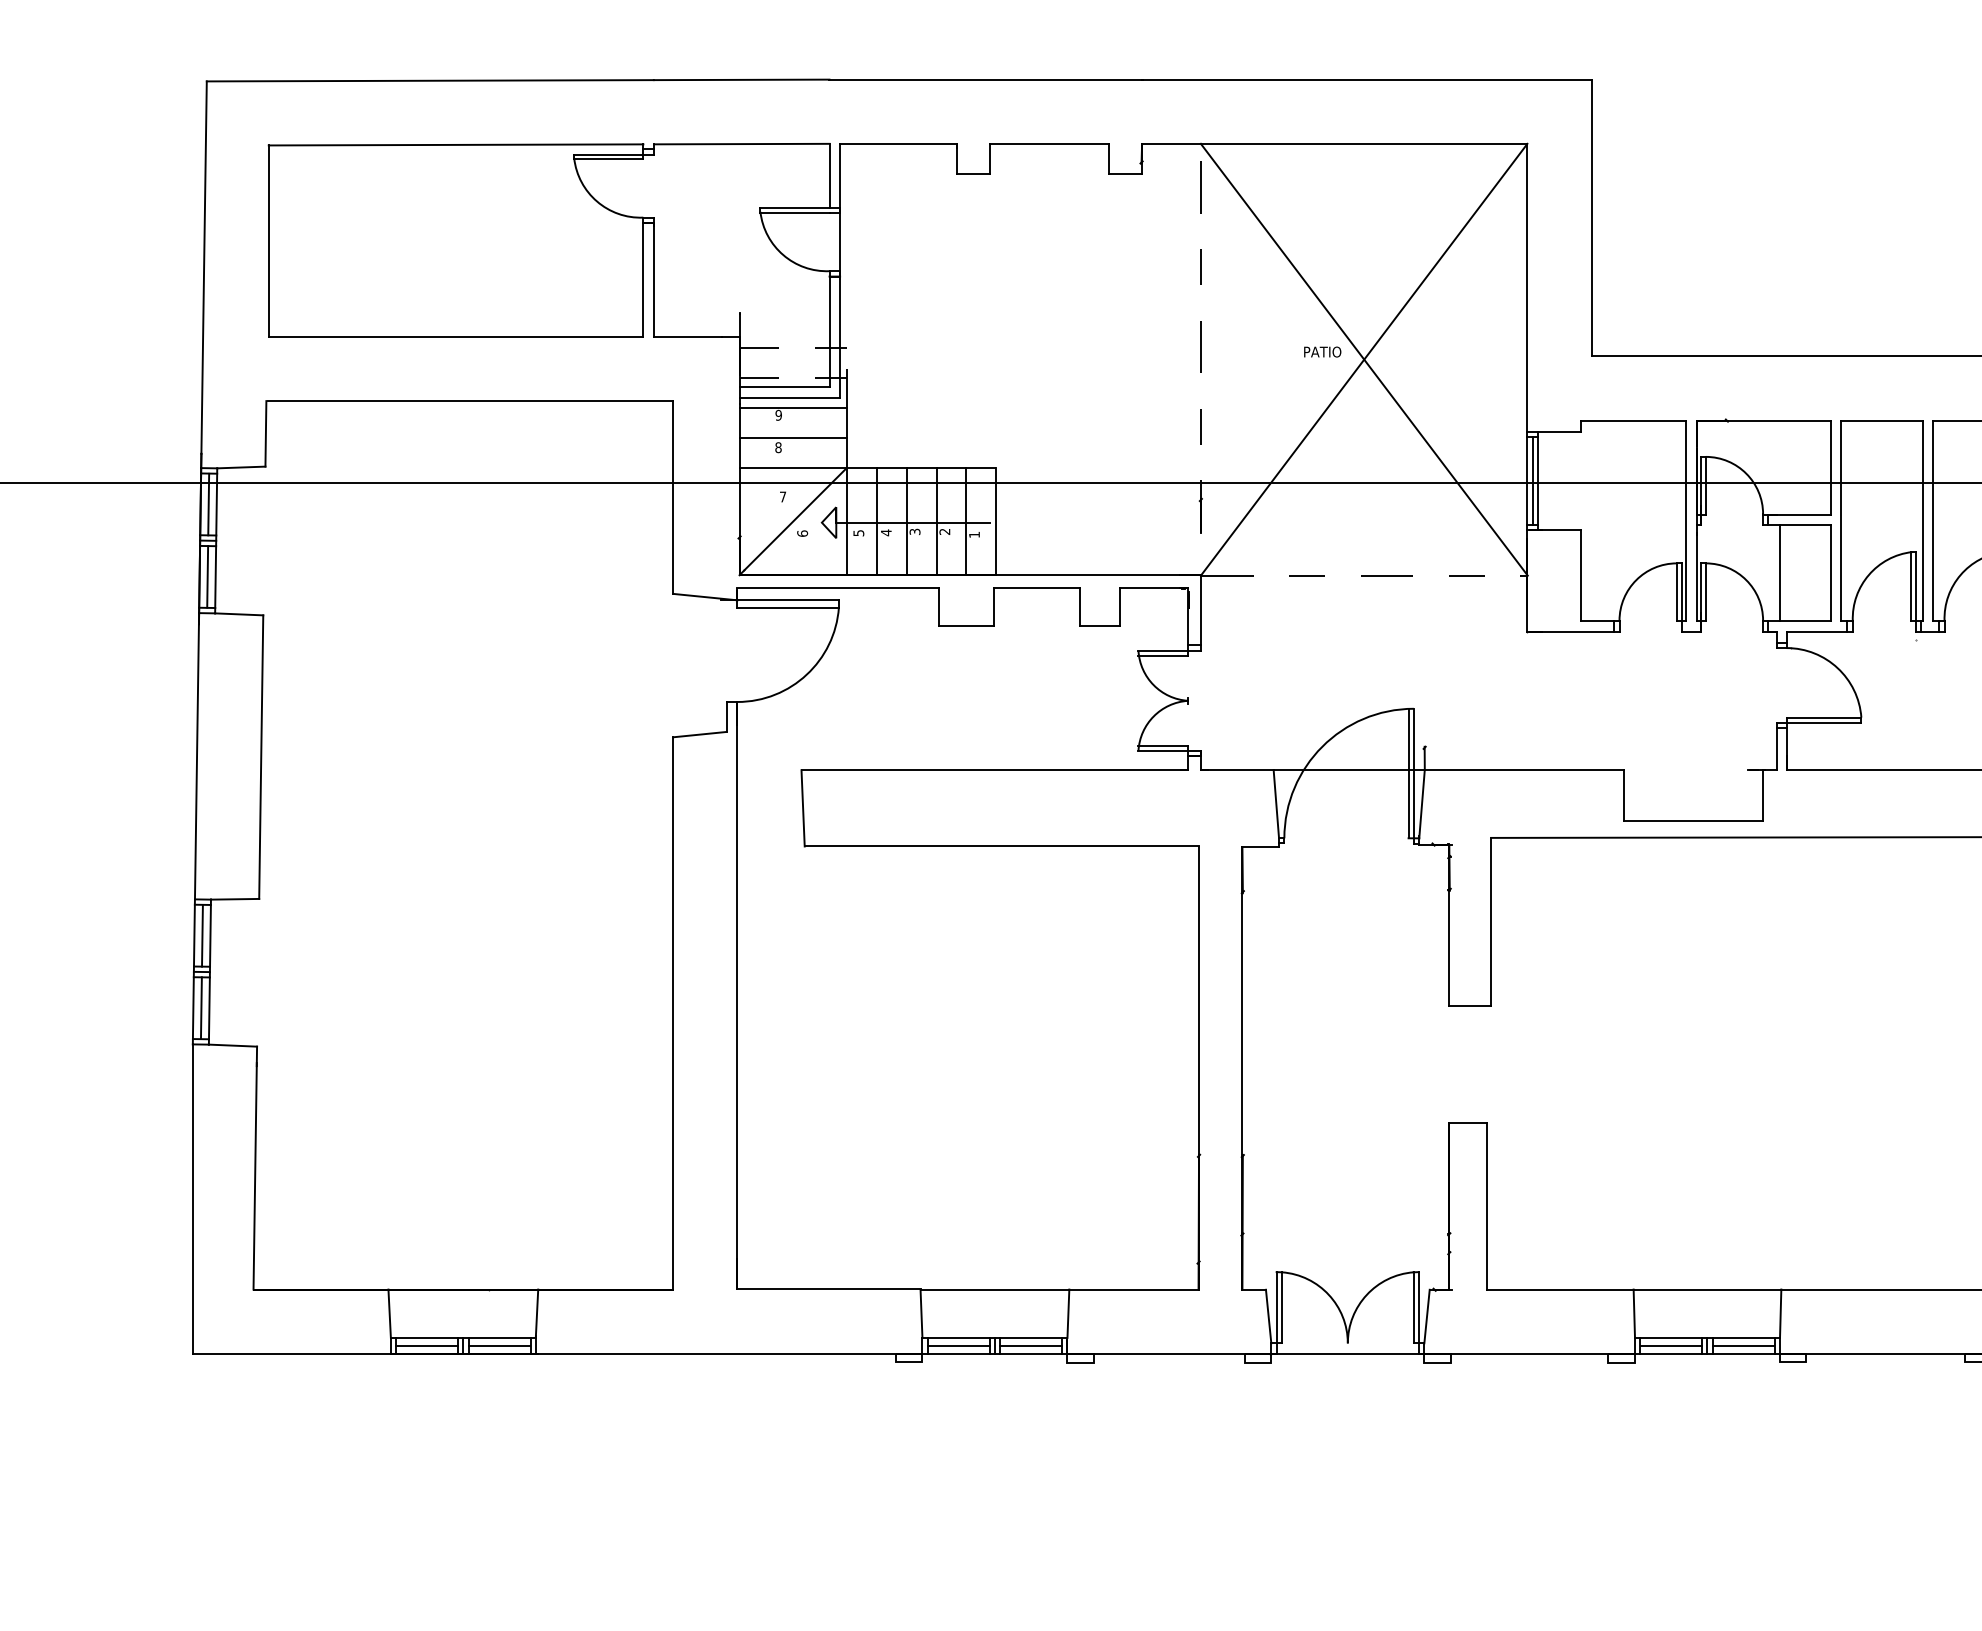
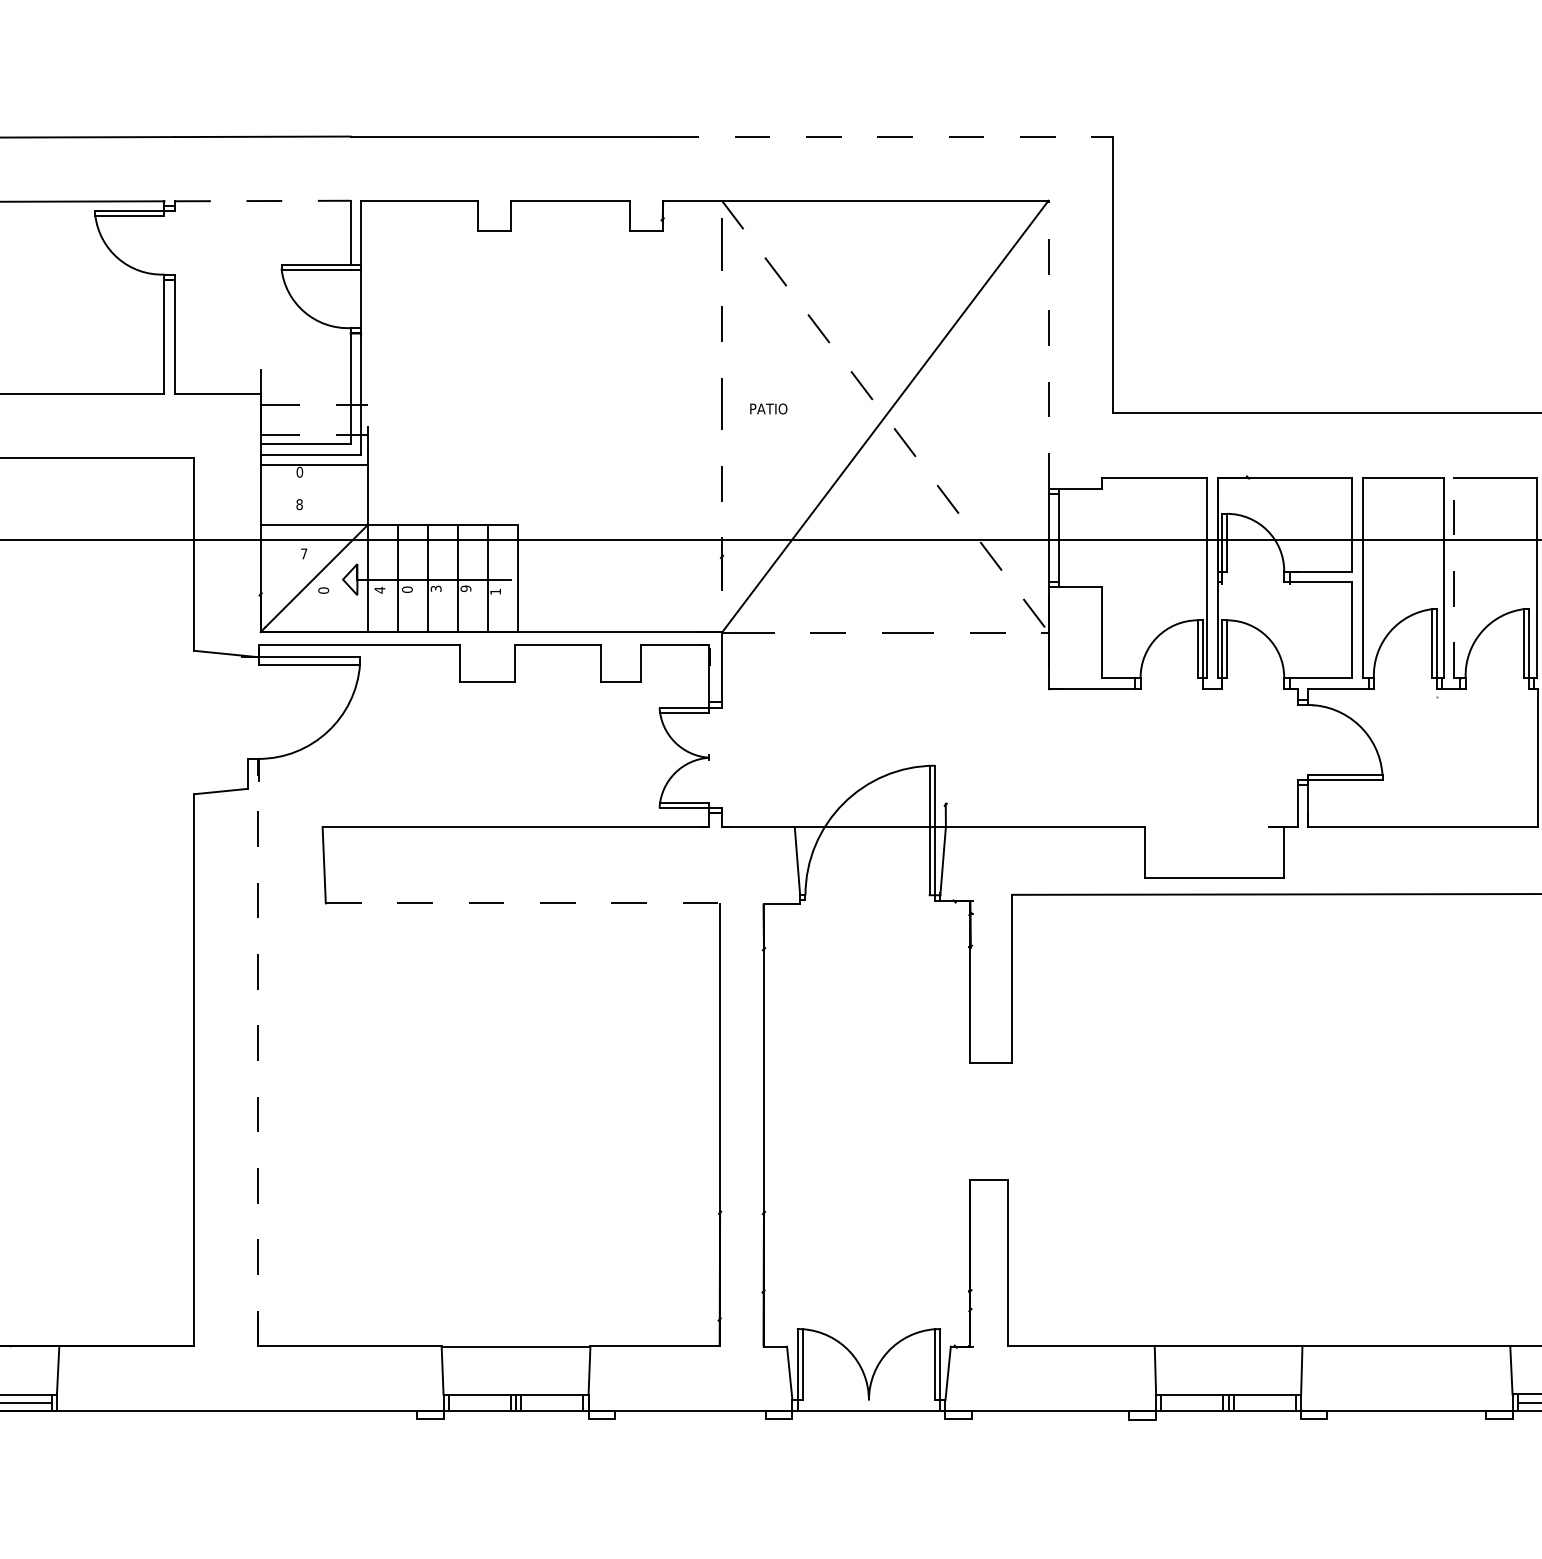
line: (1366, 79) -> (887, 136), solid -> dashed
line: (741, 144) -> (262, 201), solid -> dashed
line: (1527, 287) -> (1048, 344), solid -> dashed
text: (1322, 351) -> (768, 408), moved
line: (1364, 359) -> (885, 416), solid -> dashed
text: (778, 415) -> (299, 472), 9 -> 0
line: (792, 438) -> (313, 495), removed
line: (1532, 480) -> (1053, 537), removed
line: (1932, 520) -> (1453, 577), solid -> dashed
text: (944, 531) -> (465, 588), 2 -> 9
text: (858, 532) -> (379, 589), 5 -> 4
text: (885, 532) -> (406, 589), 4 -> 0
text: (802, 533) -> (323, 590), 6 -> 0
line: (1779, 573) -> (1300, 630), removed
line: (1001, 846) -> (522, 903), solid -> dashed
line: (737, 995) -> (258, 1052), solid -> dashed
line: (958, 1345) -> (479, 1402), removed
line: (1030, 1345) -> (551, 1402), removed
line: (1671, 1345) -> (1192, 1402), removed
line: (1743, 1345) -> (1264, 1402), removed

